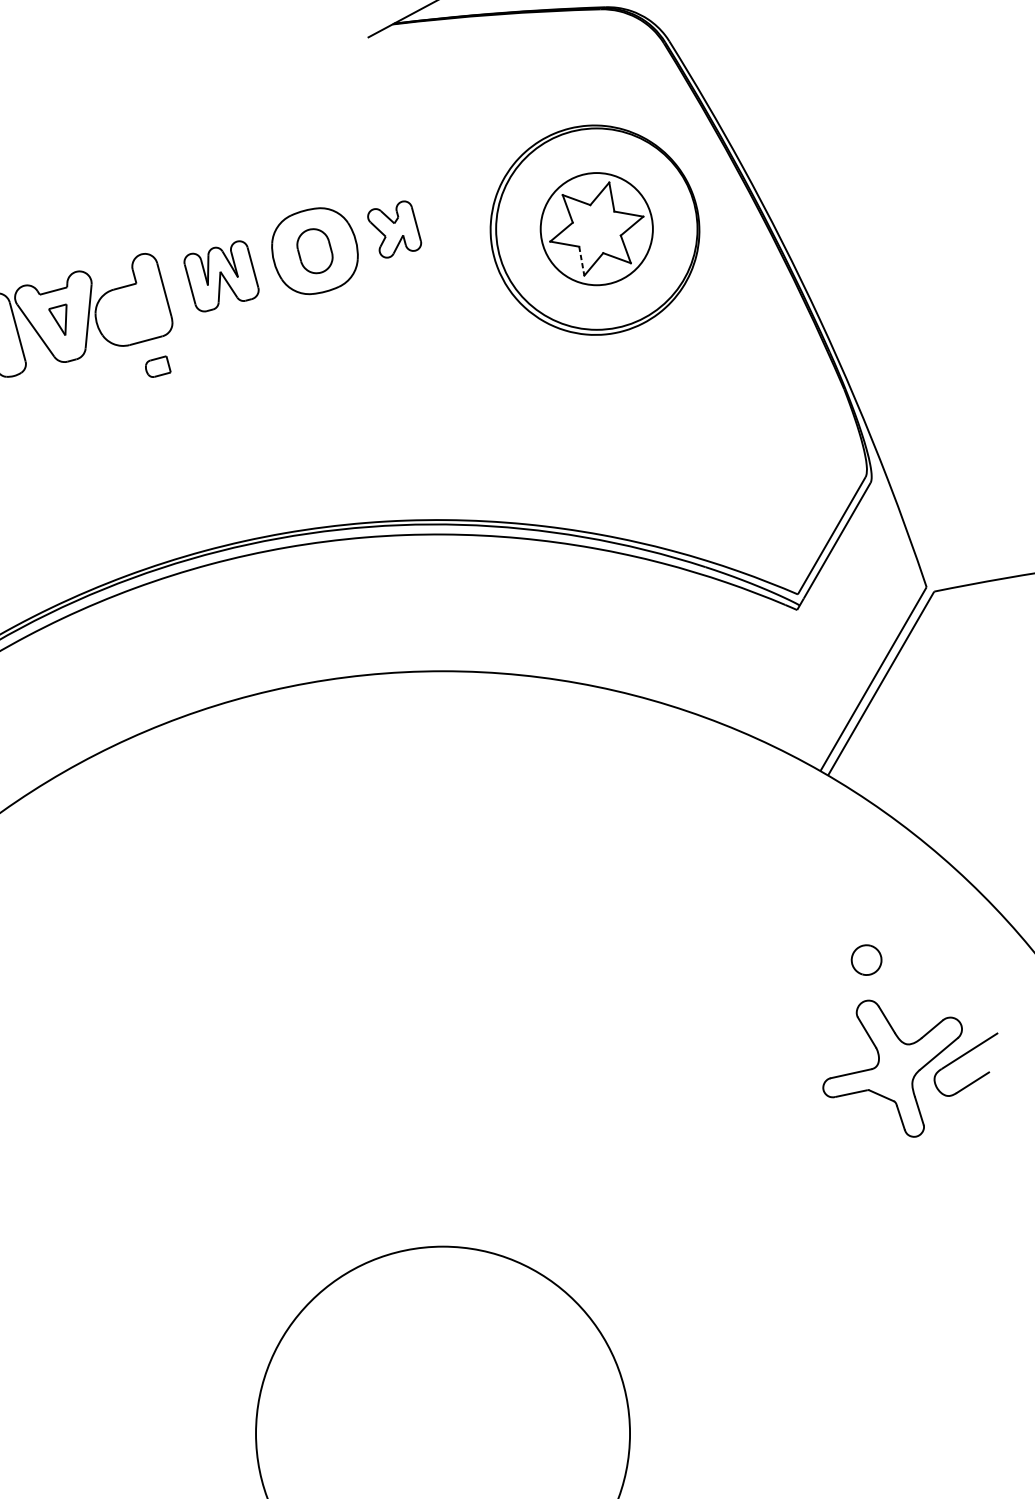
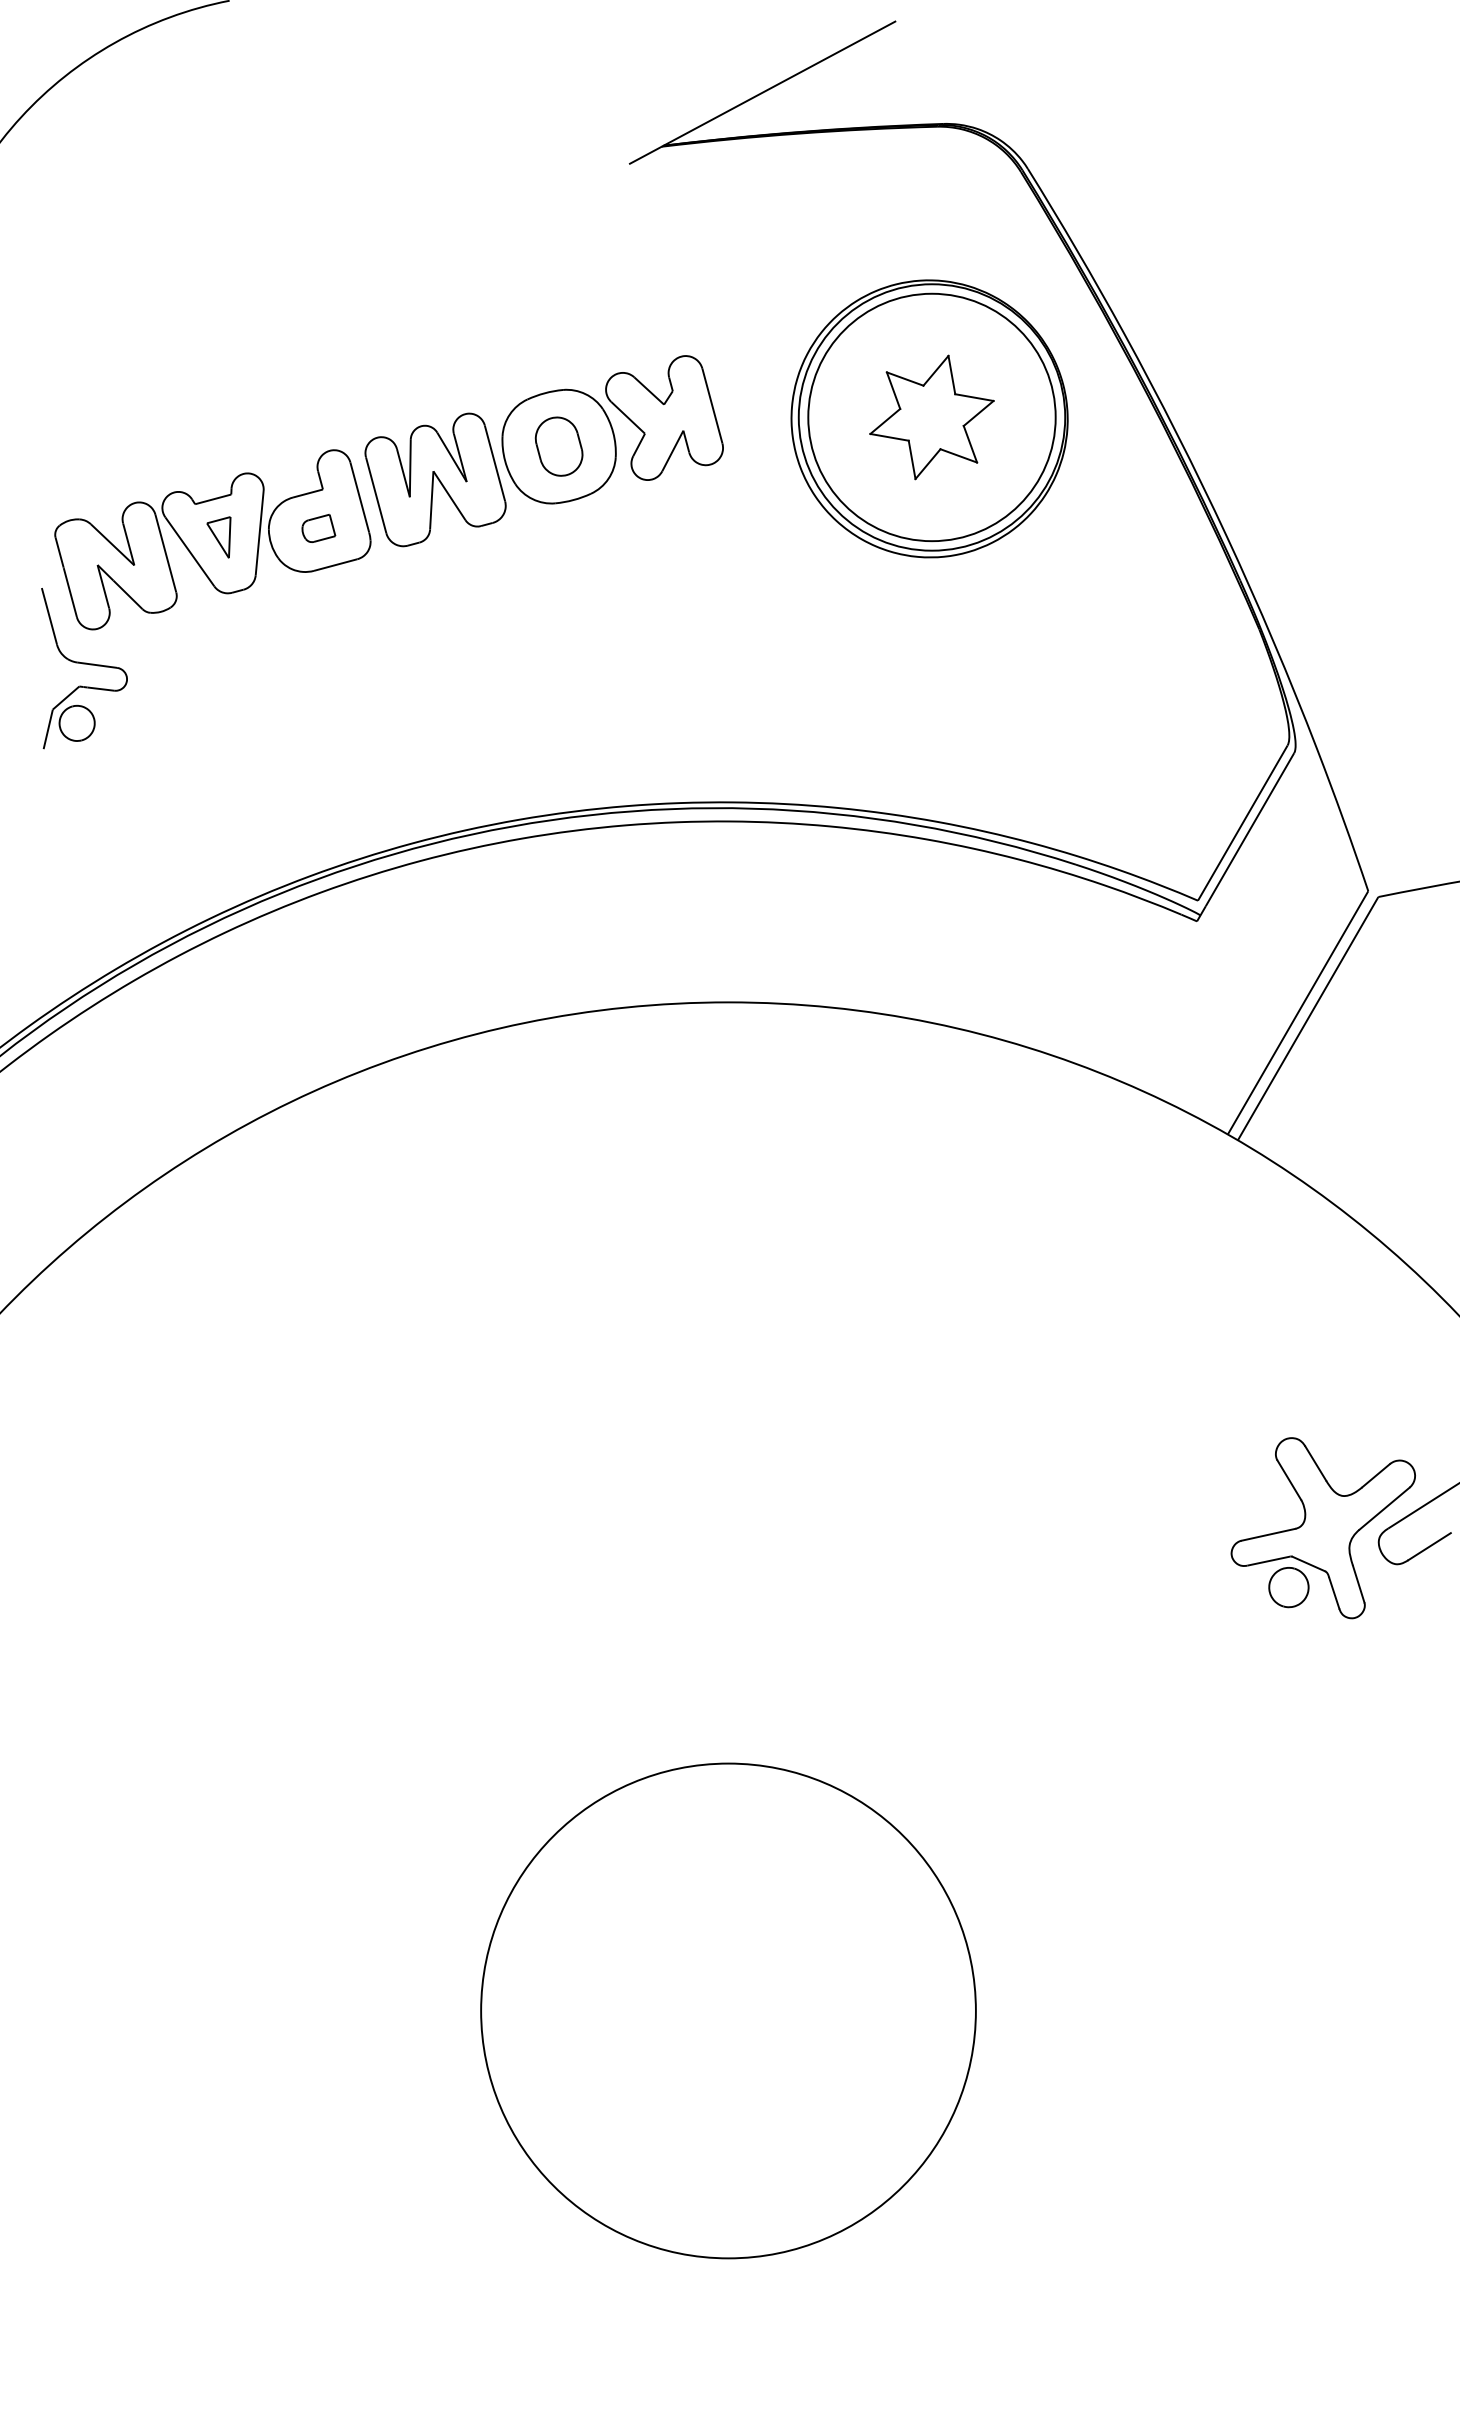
part: (394, 229) -> (664, 417), size x1.67
circle: (596, 229) -> (931, 417), size x1.67
line: (582, 261) -> (912, 460), dashed -> solid
part: (221, 276) -> (435, 479), size x1.43
part: (158, 365) -> (318, 527), moved
part: (866, 960) -> (1288, 1587), moved

